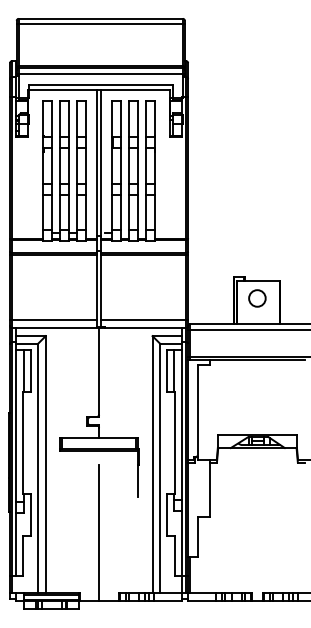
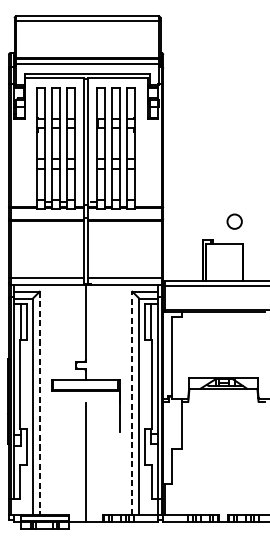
circle: (257, 298) -> (234, 221), moved
line: (45, 464) -> (39, 403), solid -> dashed
line: (152, 464) -> (132, 403), solid -> dashed

